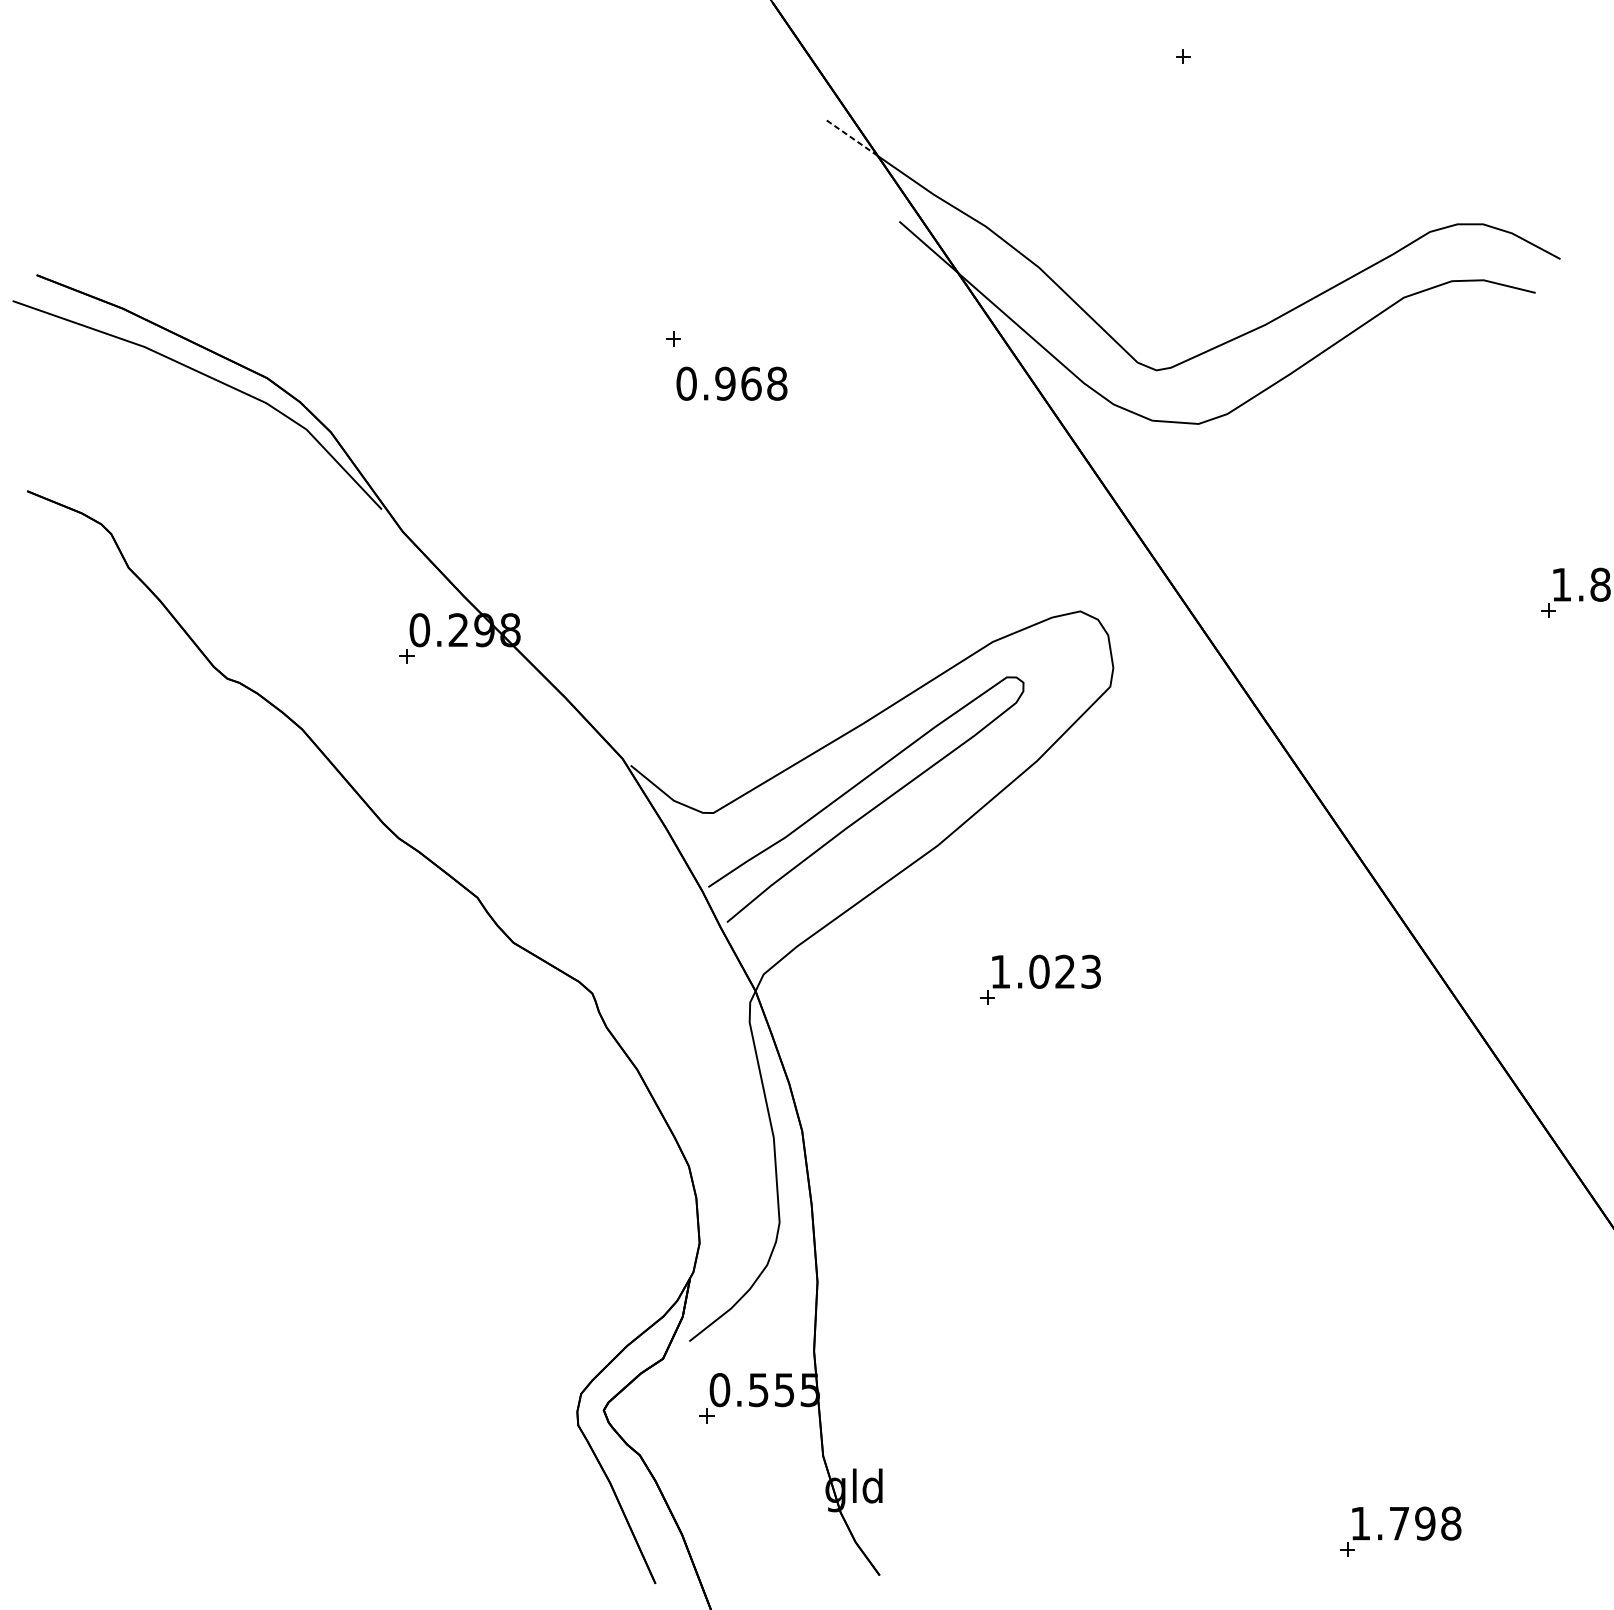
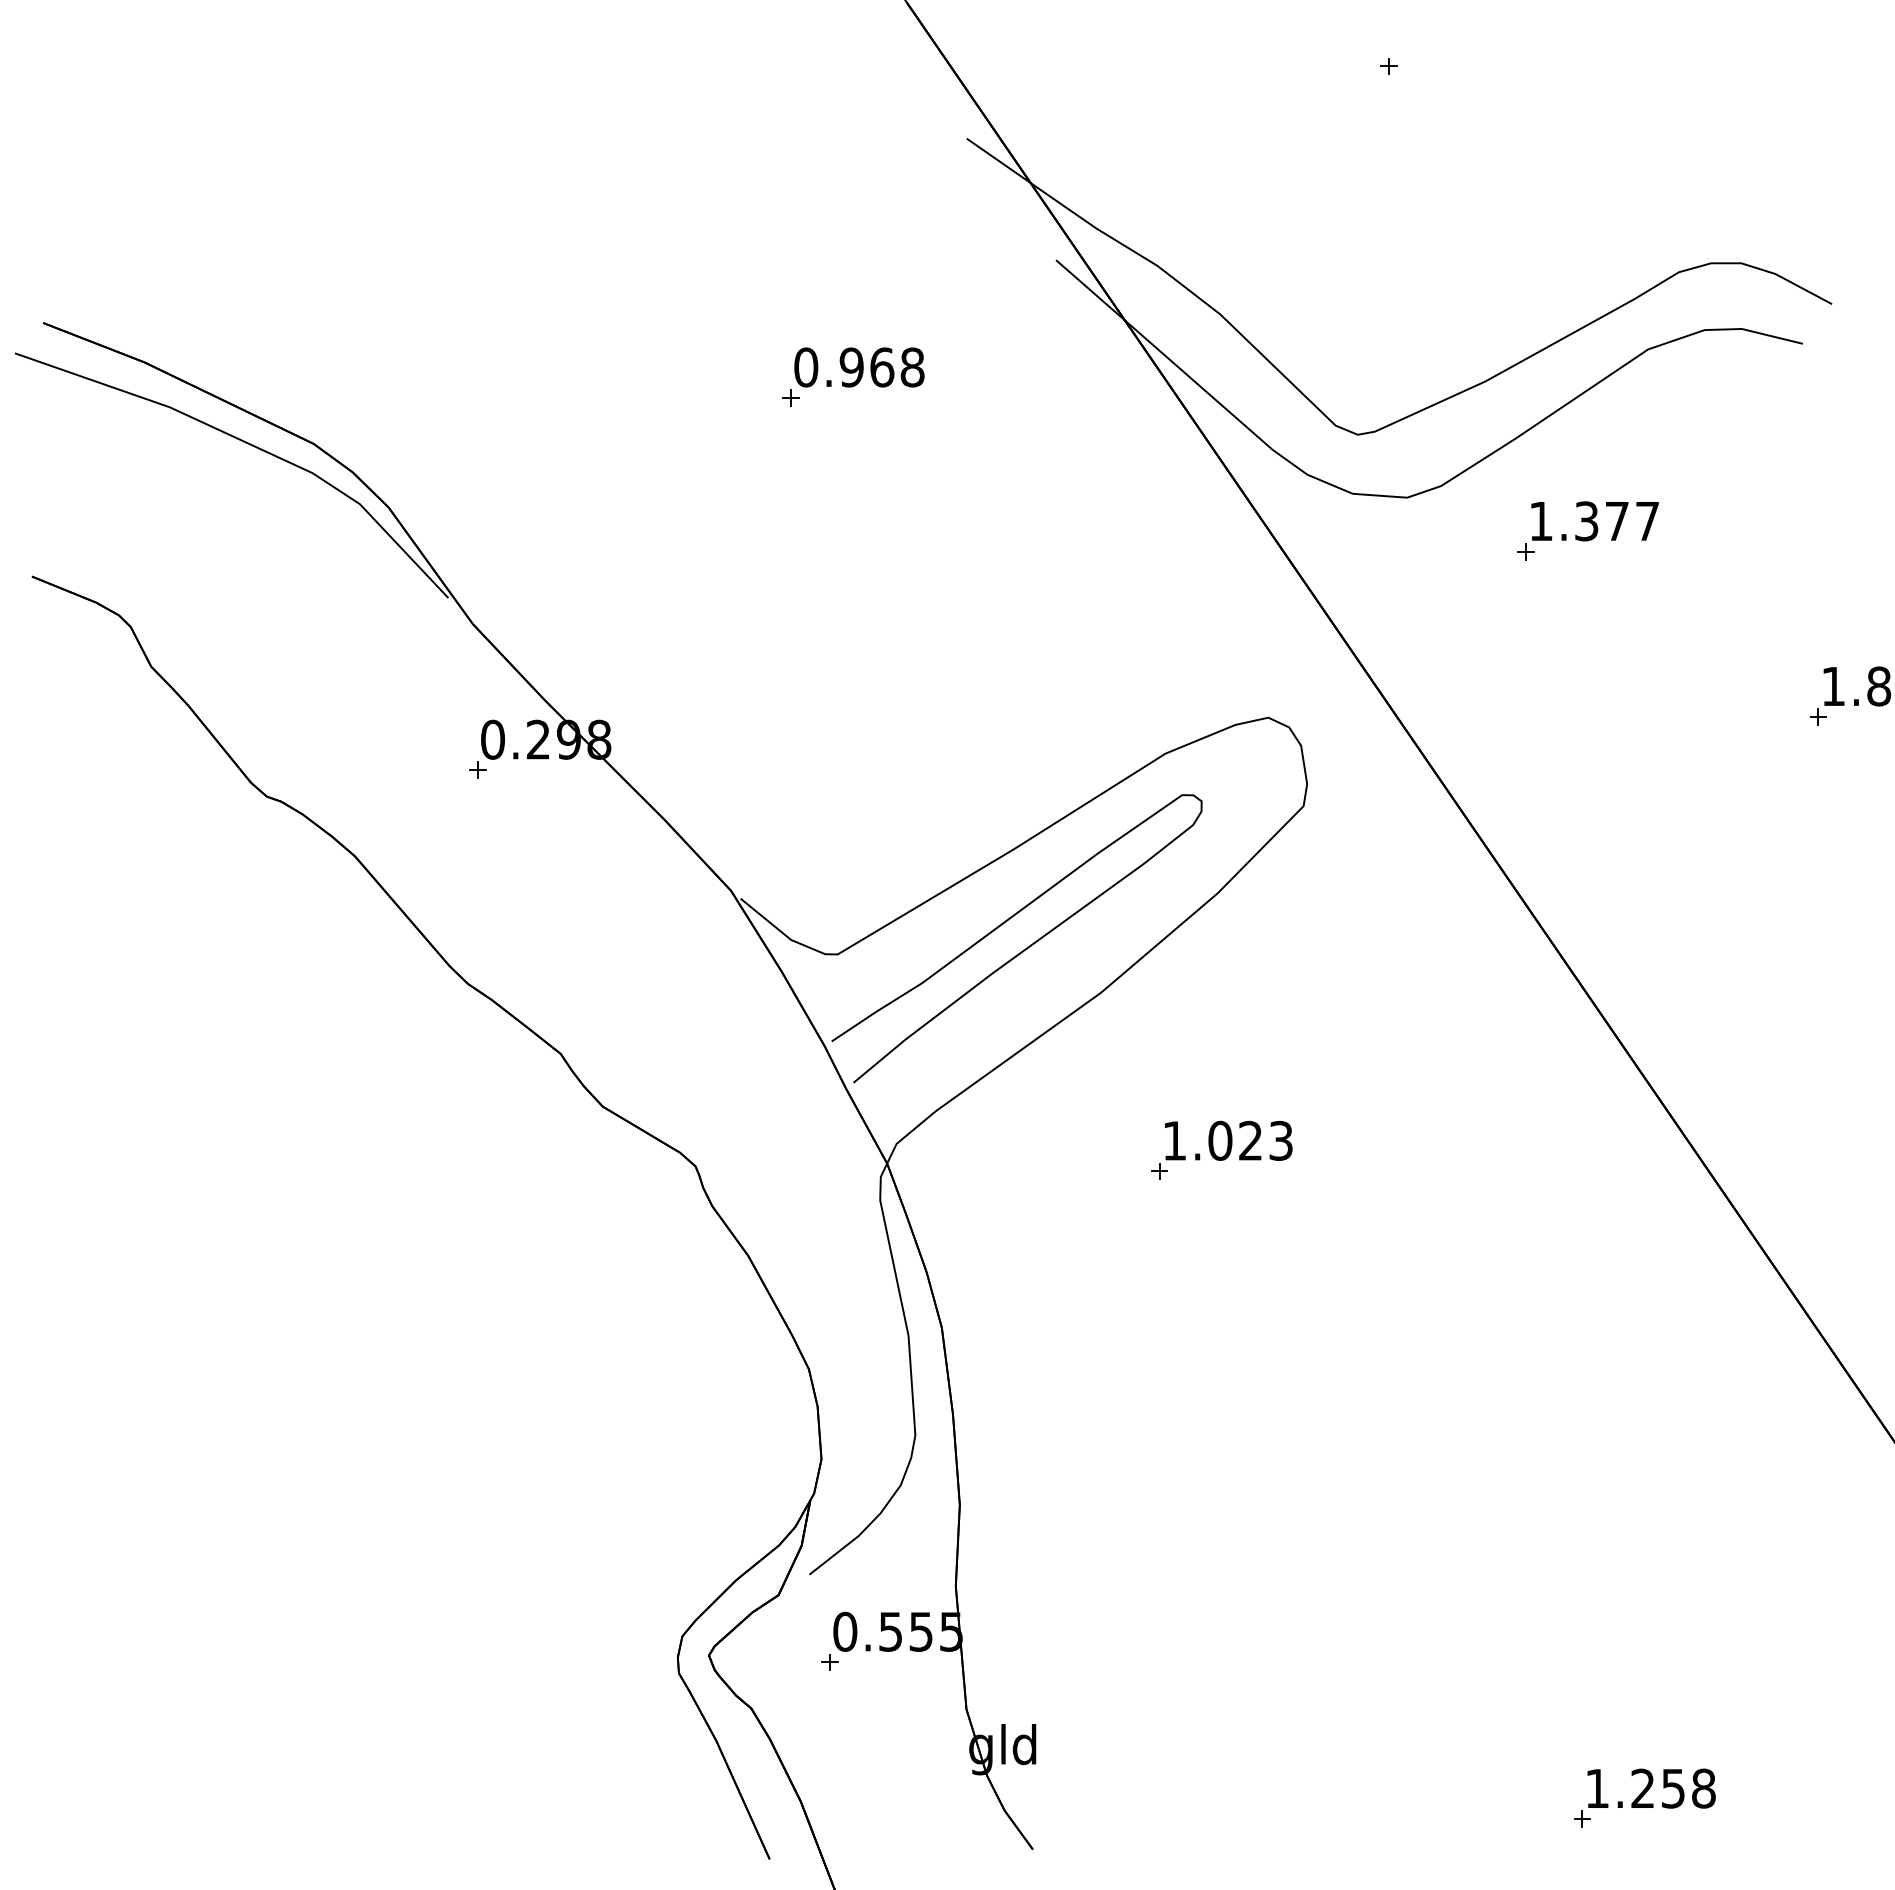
line: (850, 136) -> (998, 160), dashed -> solid
text: (732, 383) -> (859, 367), moved
part: (1352, 451) -> (1587, 530), added
text: (1412, 1523) -> (1658, 1788), 1.798 -> 1.258

